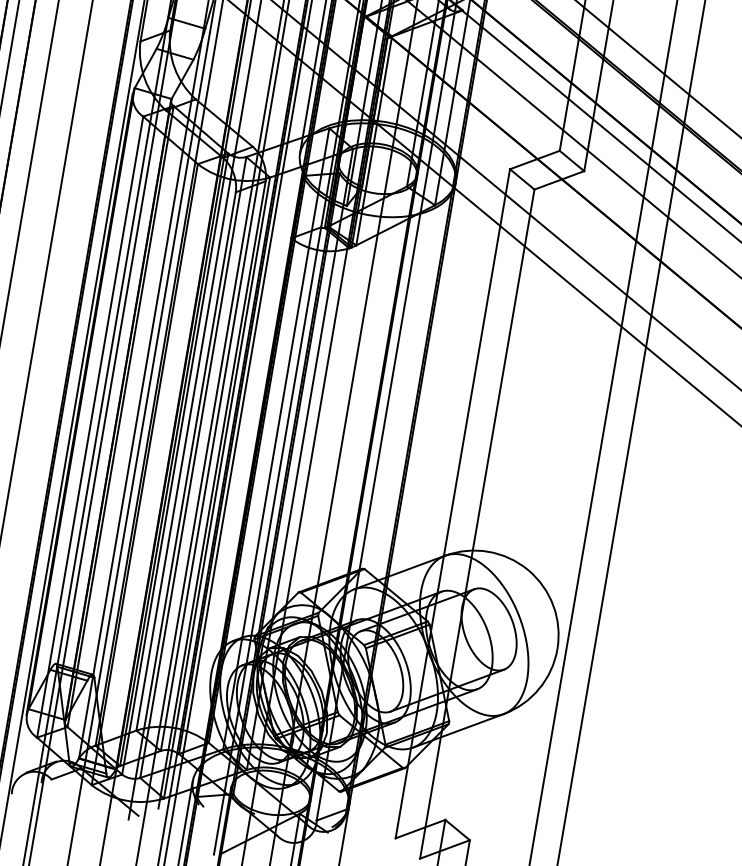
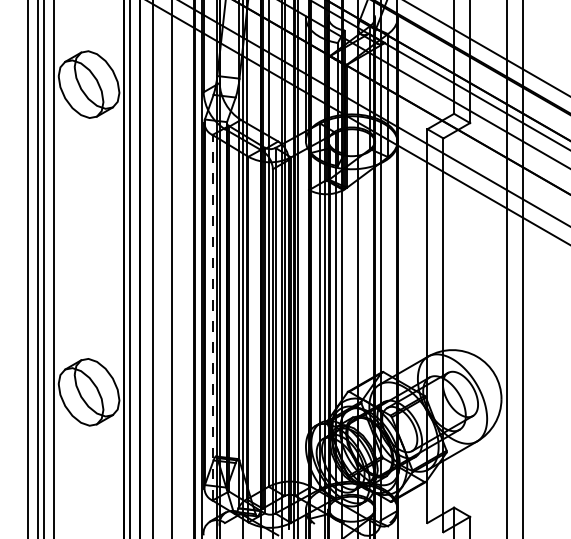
line: (90, 426) -> (212, 317), solid -> dashed

